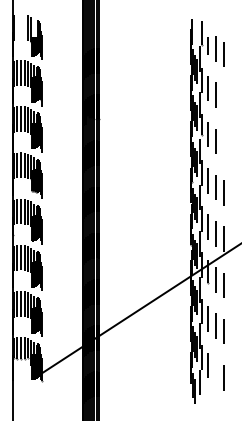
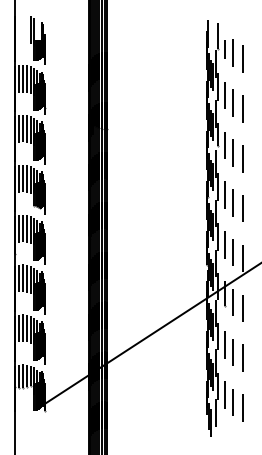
line: (224, 100) -> (242, 108), added
line: (224, 146) -> (242, 158), added
line: (215, 372) -> (233, 402), added

